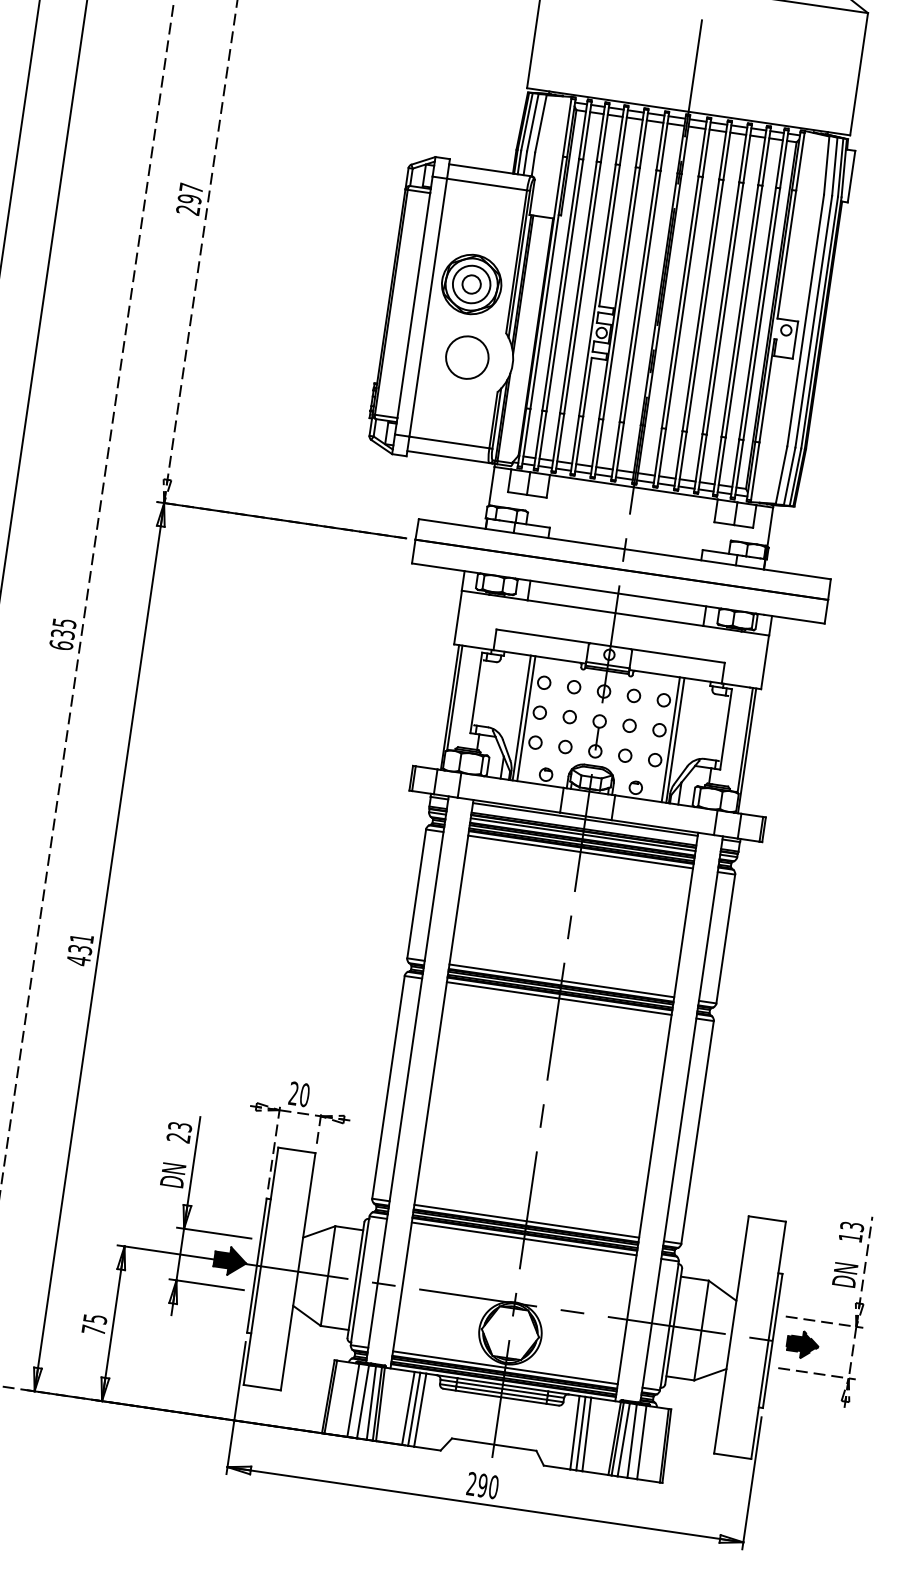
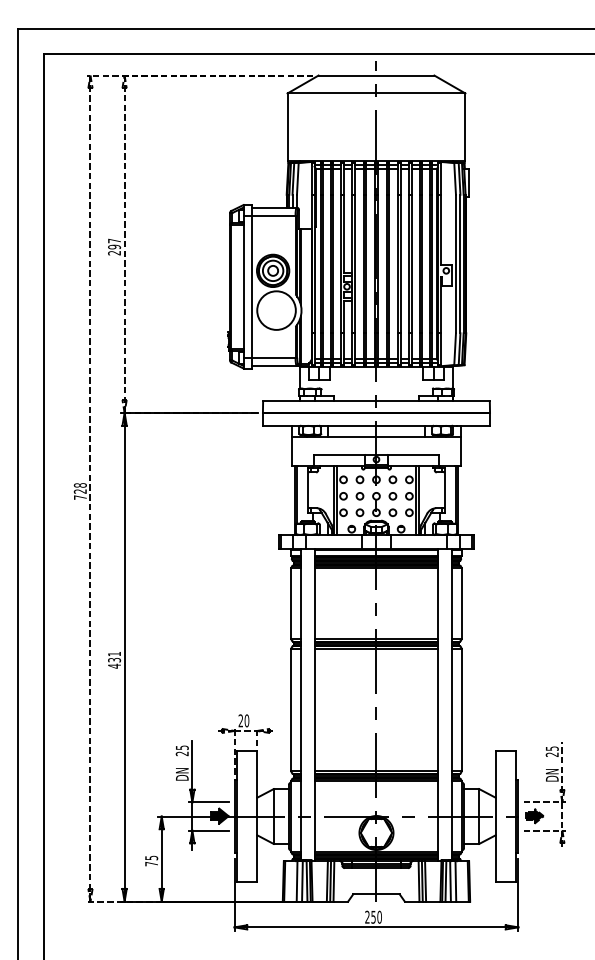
circle: (467, 357) -> (276, 310), size x1.67
text: (61, 634) -> (79, 491), 635 -> 728
text: (177, 1125) -> (180, 747), 23 -> 25
text: (850, 1231) -> (551, 751), 13 -> 25
text: (482, 1484) -> (373, 916), 290 -> 250

